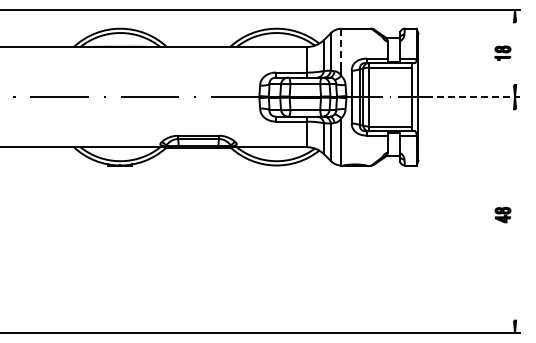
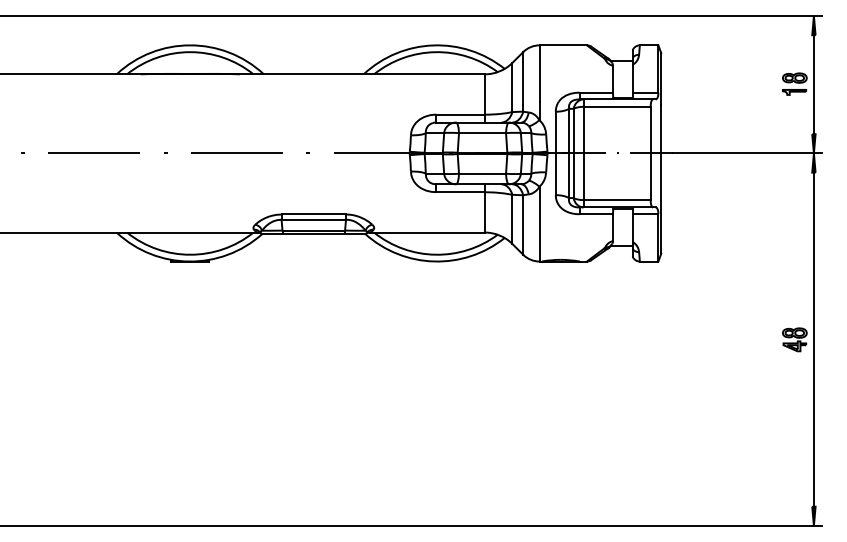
line: (341, 46) -> (539, 73), dashed -> solid
line: (515, 53) -> (814, 84), added
line: (473, 97) -> (748, 154), dashed -> solid
line: (515, 214) -> (814, 338), added

